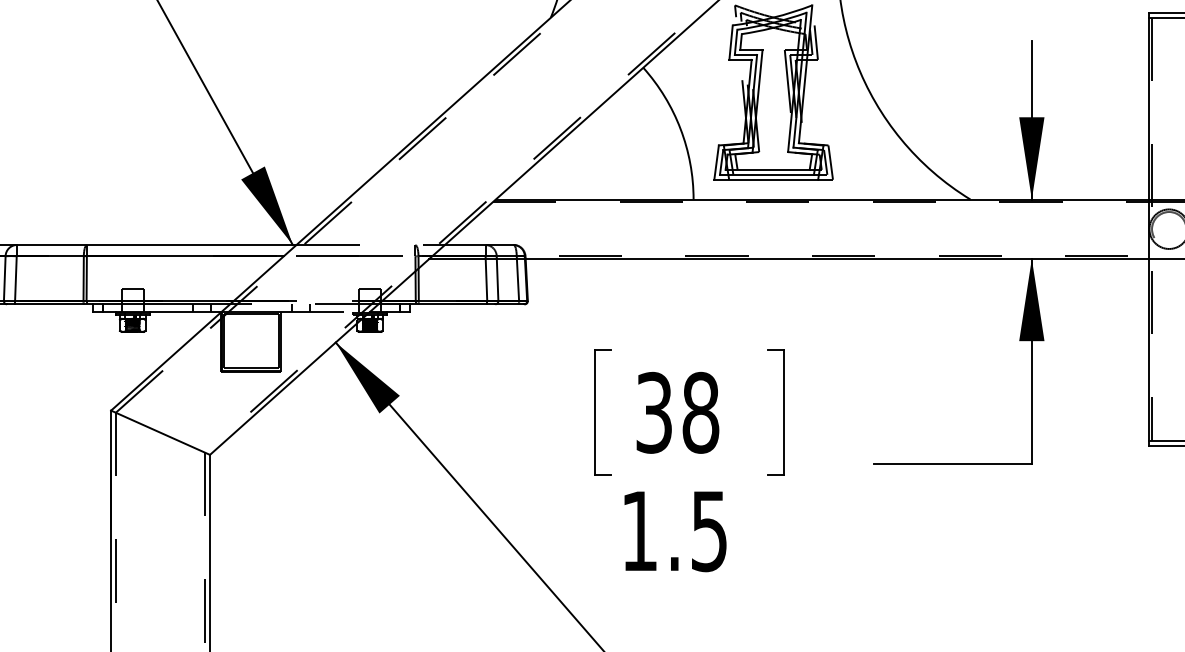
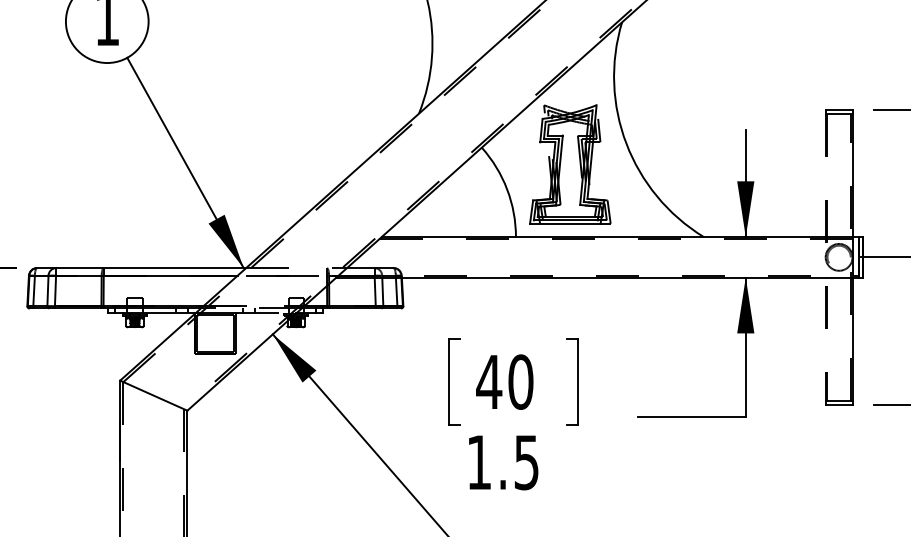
line: (1149, 229) -> (825, 257), solid -> dashed
text: (676, 411) -> (504, 381), 38 -> 40

